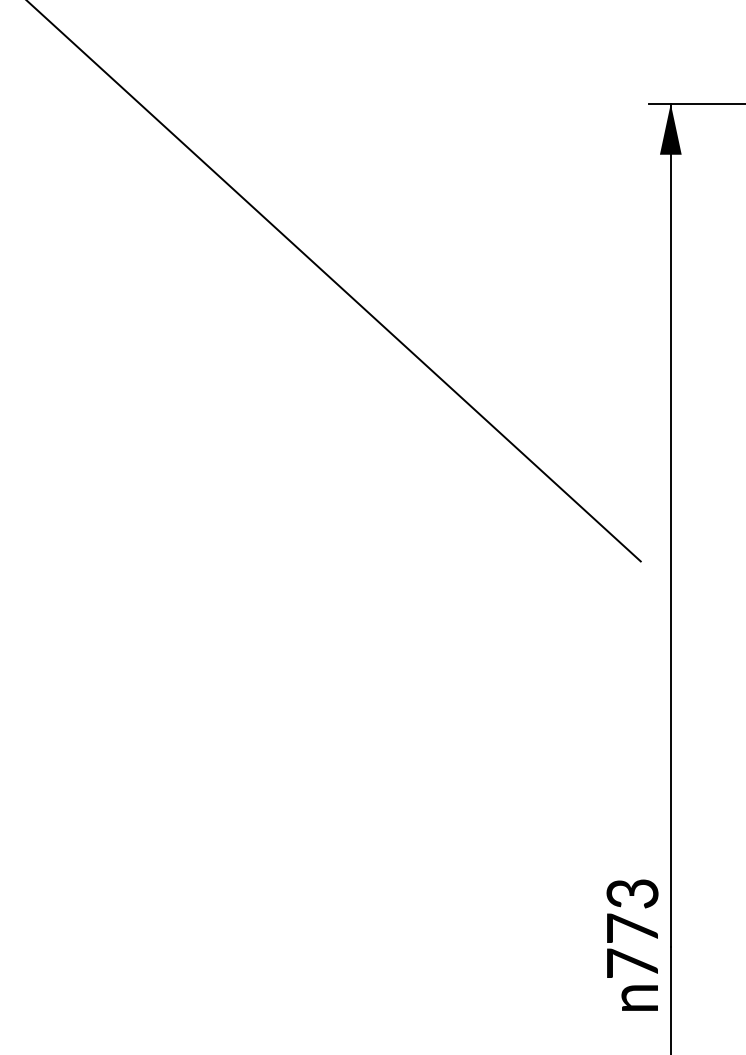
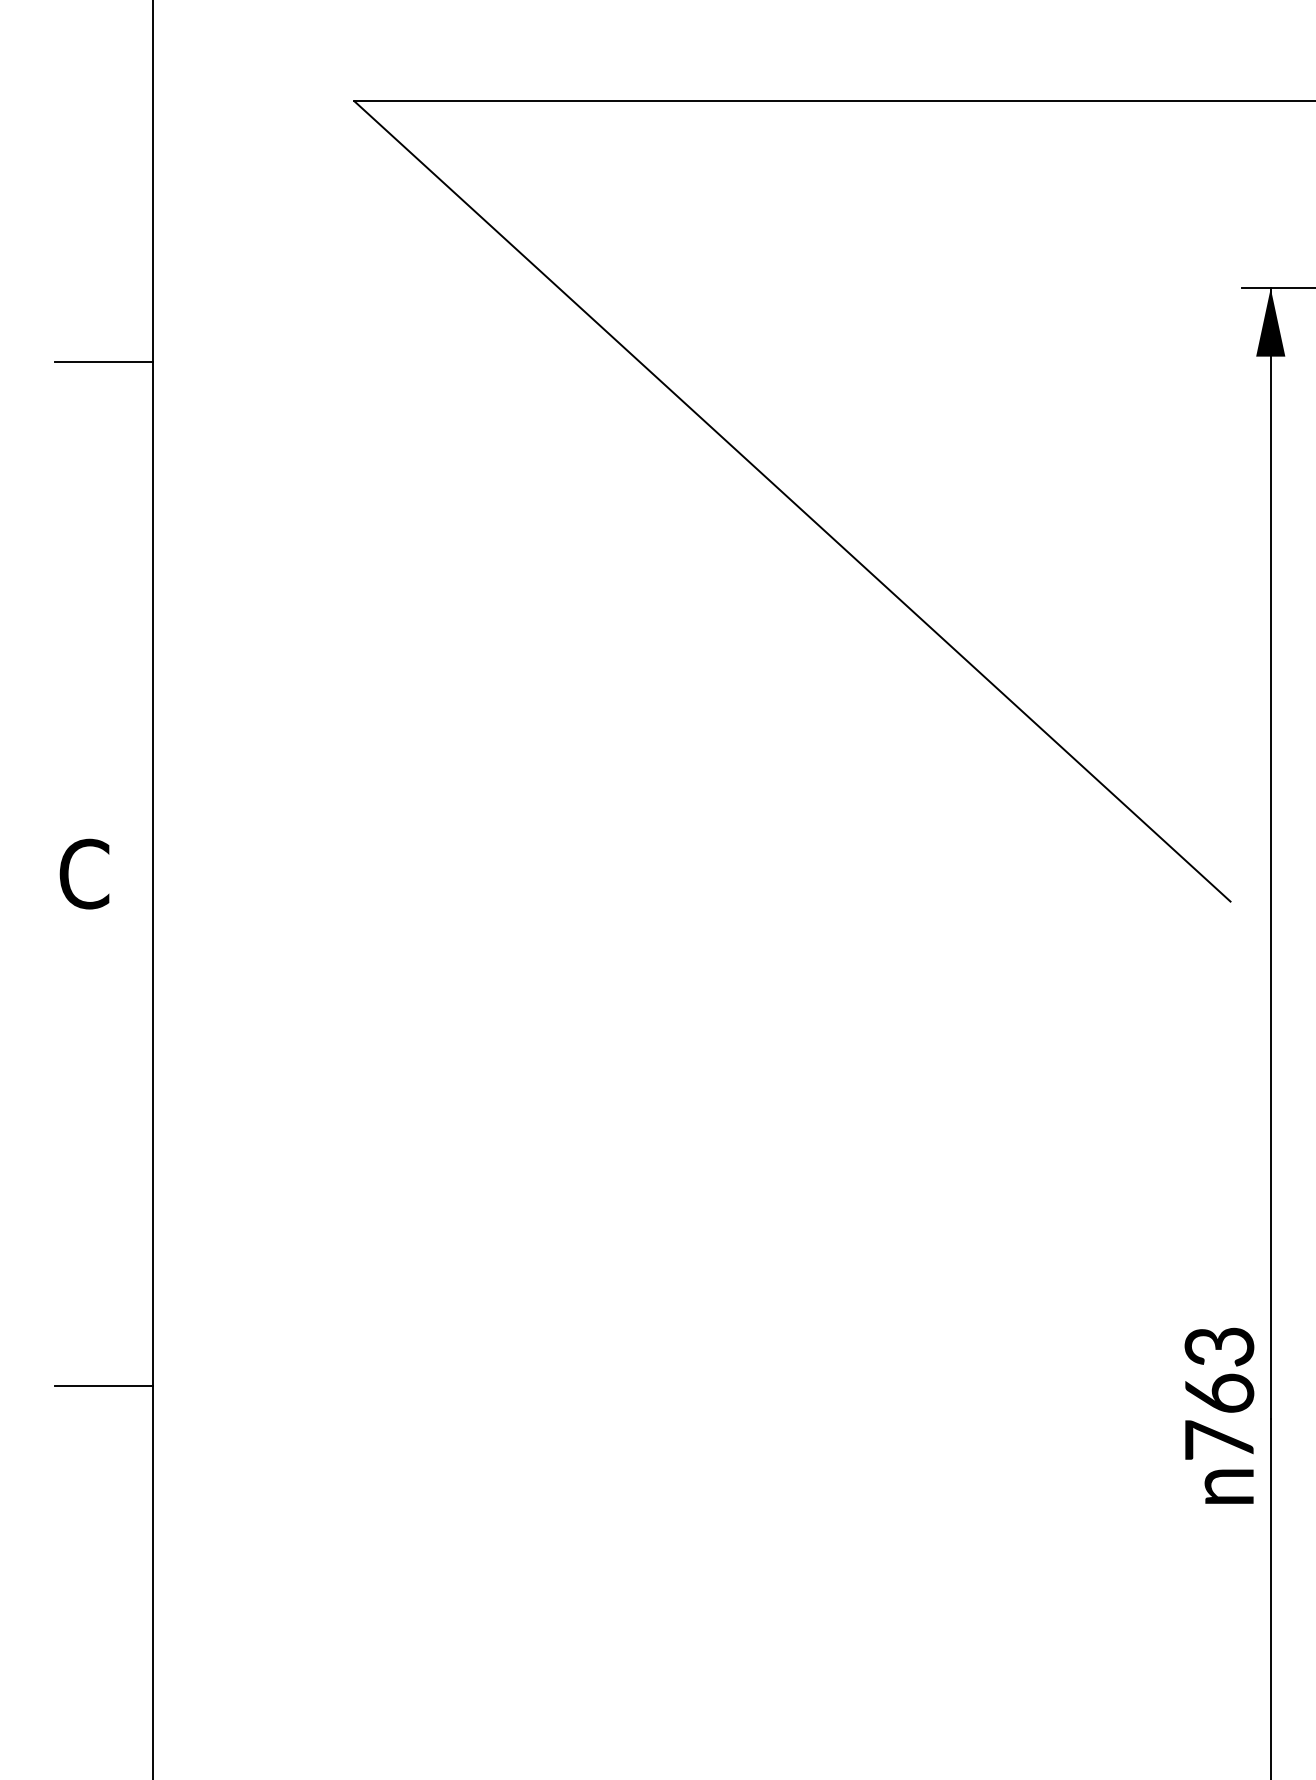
text: (632, 927) -> (1219, 1392), 773 -> 763

